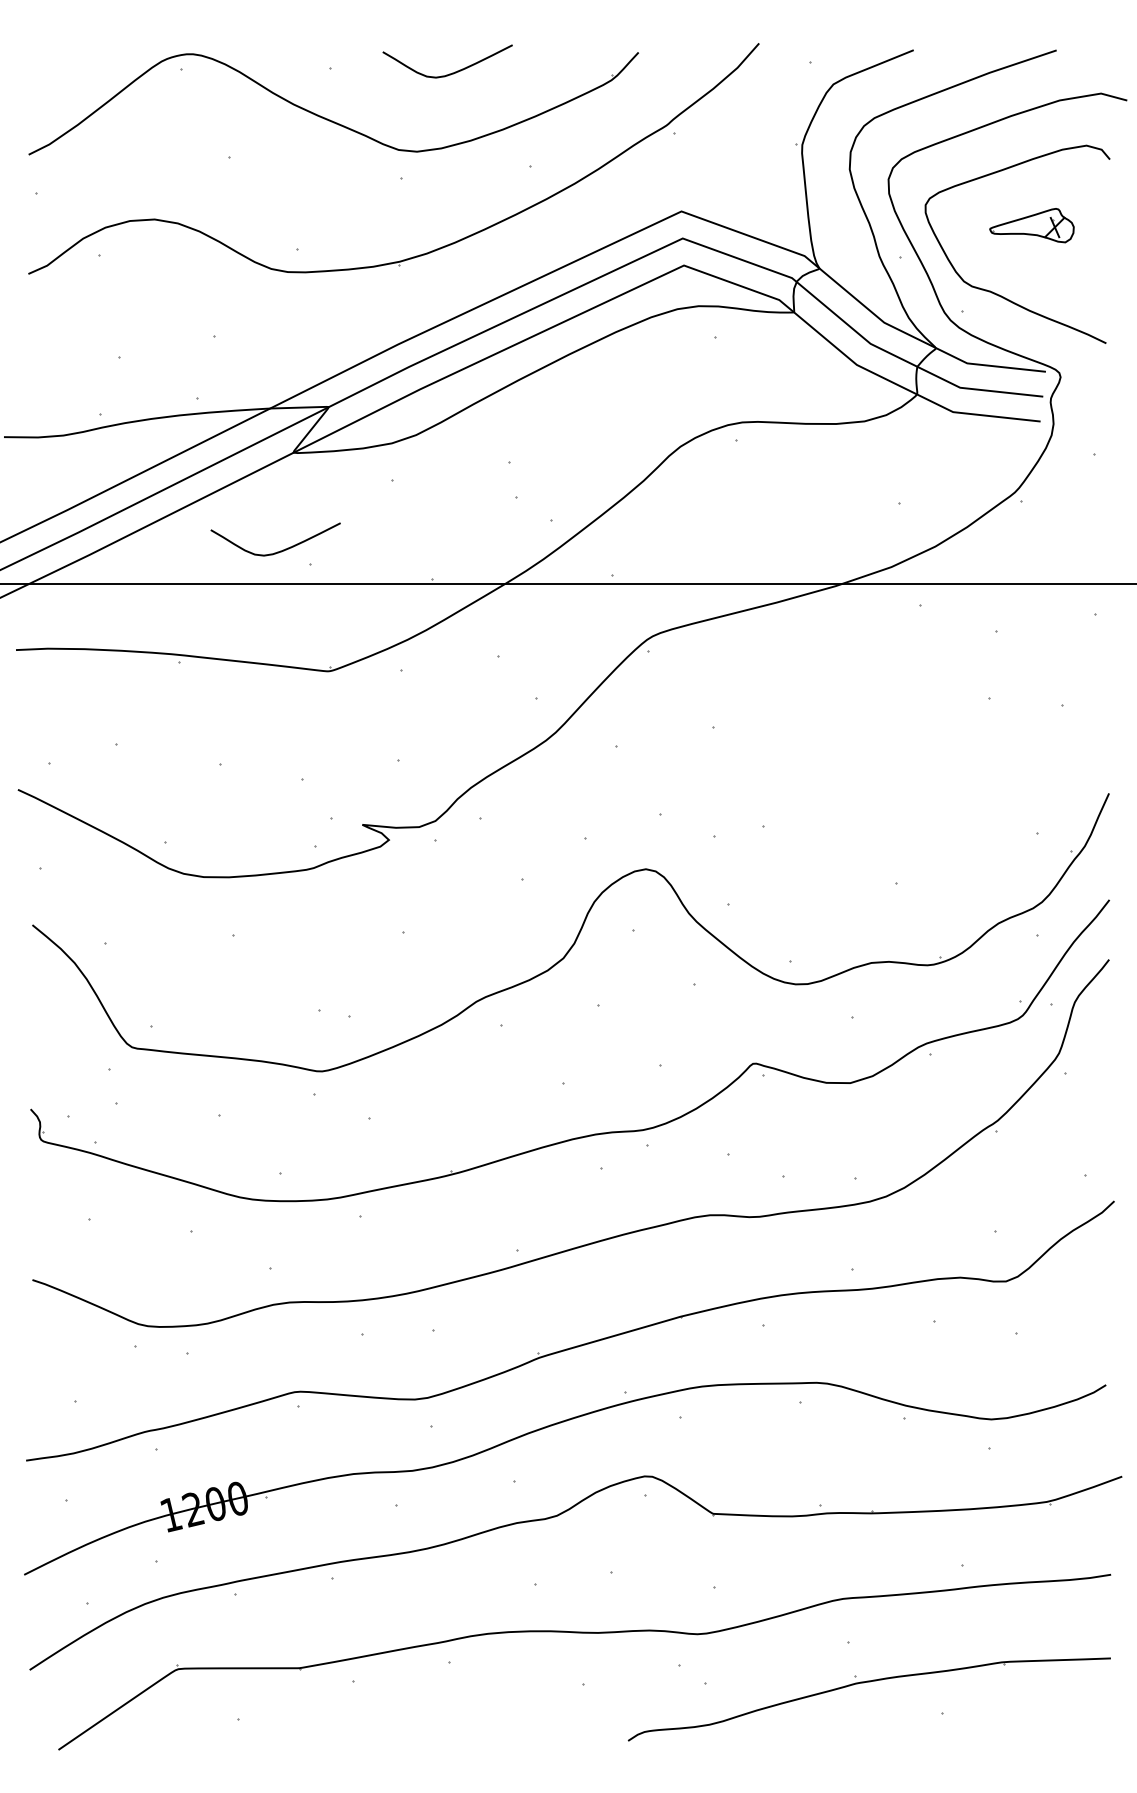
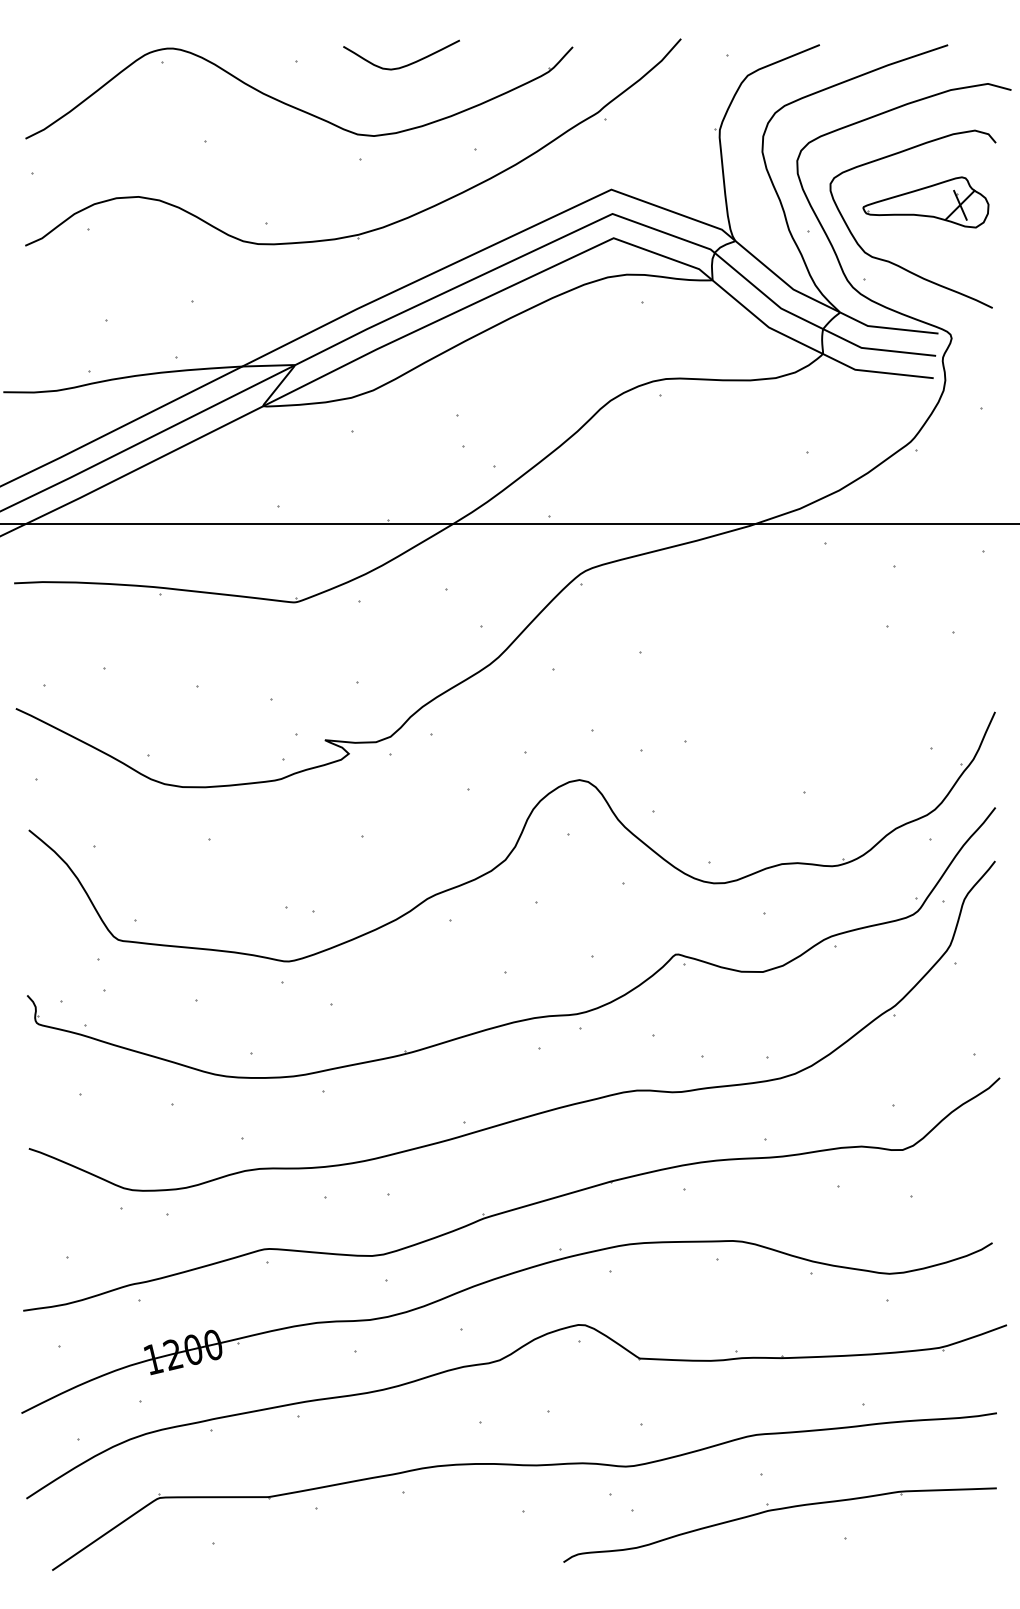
part: (1031, 225) -> (925, 202), size x1.67
curve: (280, 550) -> (251, 493), removed

